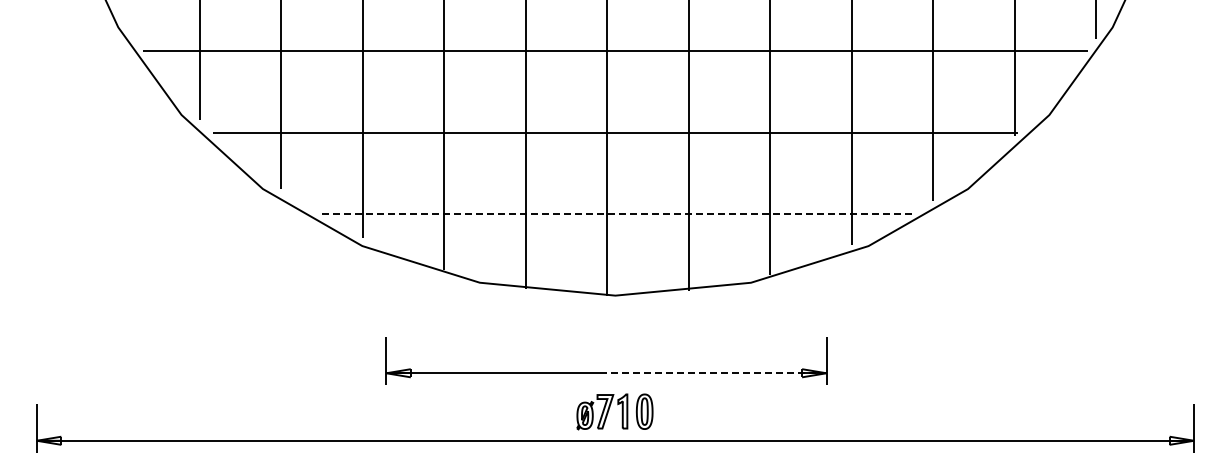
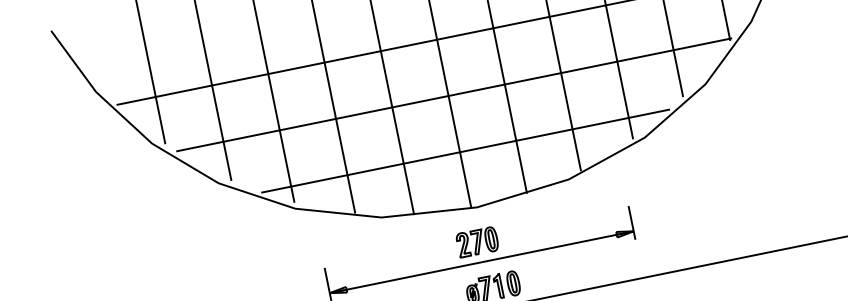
line: (615, 214) -> (465, 151), dashed -> solid
part: (606, 344) -> (477, 242), added
line: (716, 373) -> (557, 246), dashed -> solid

